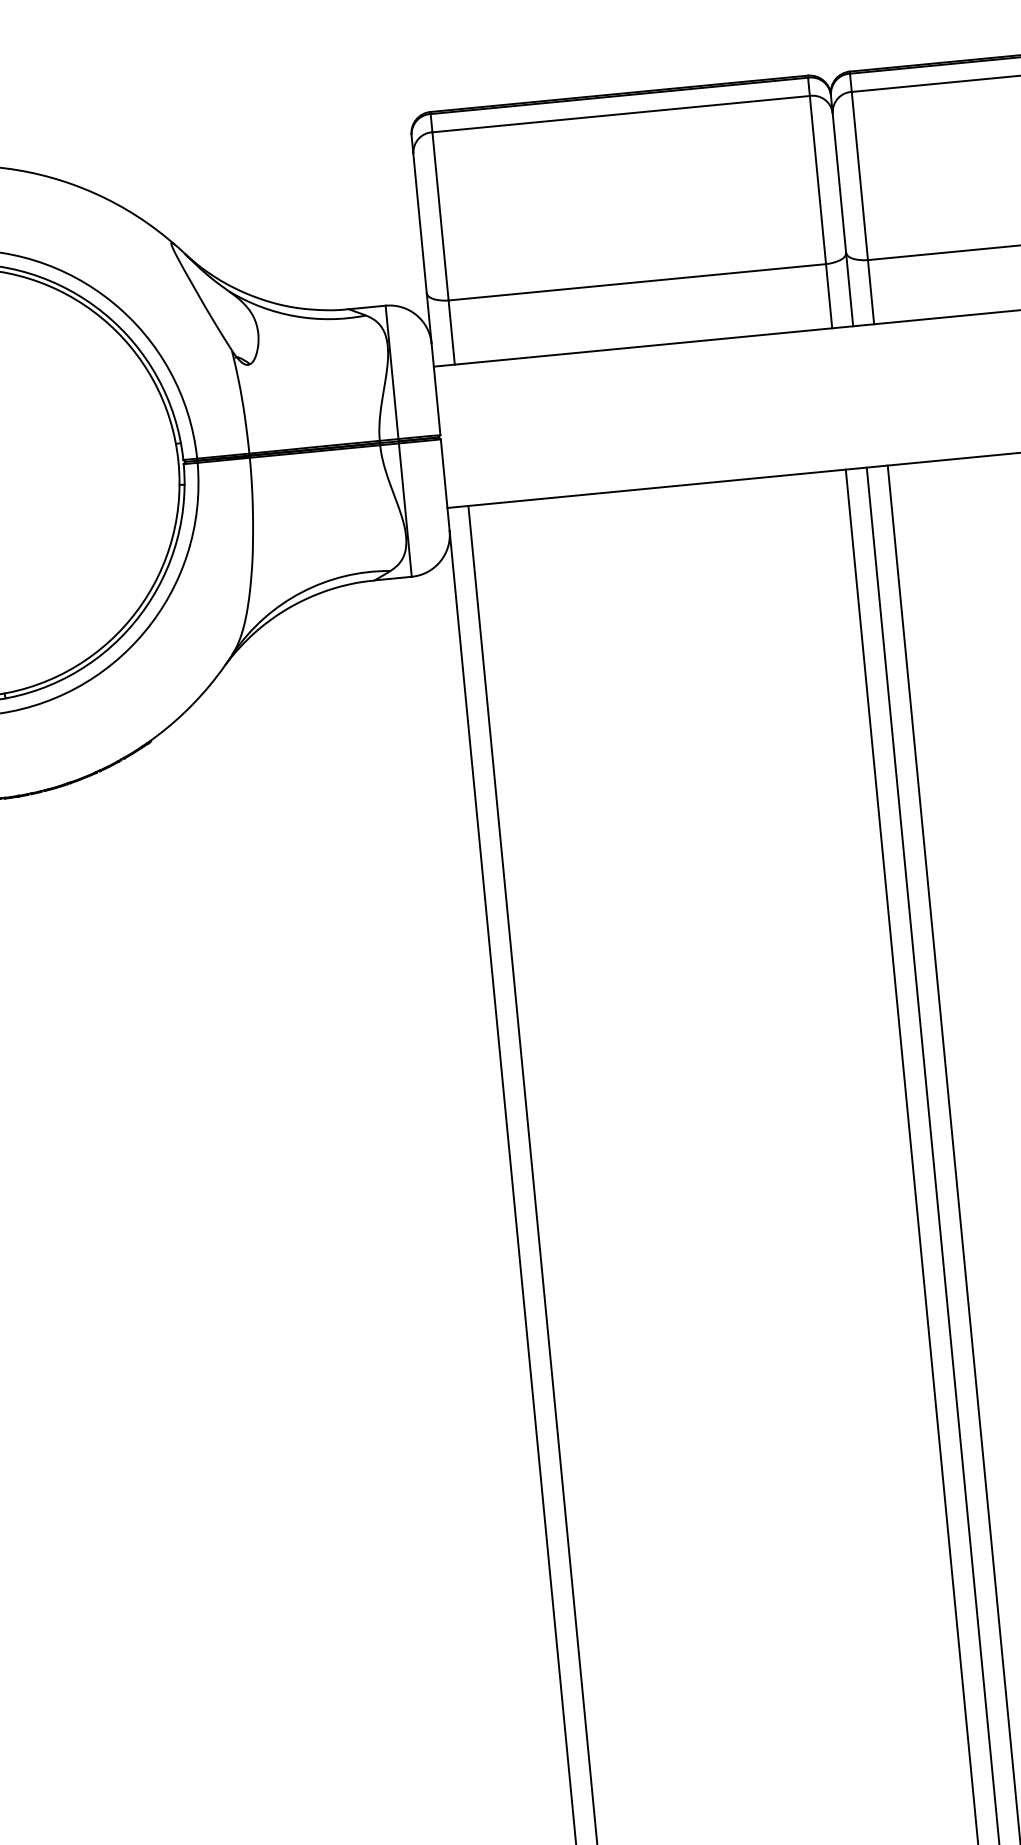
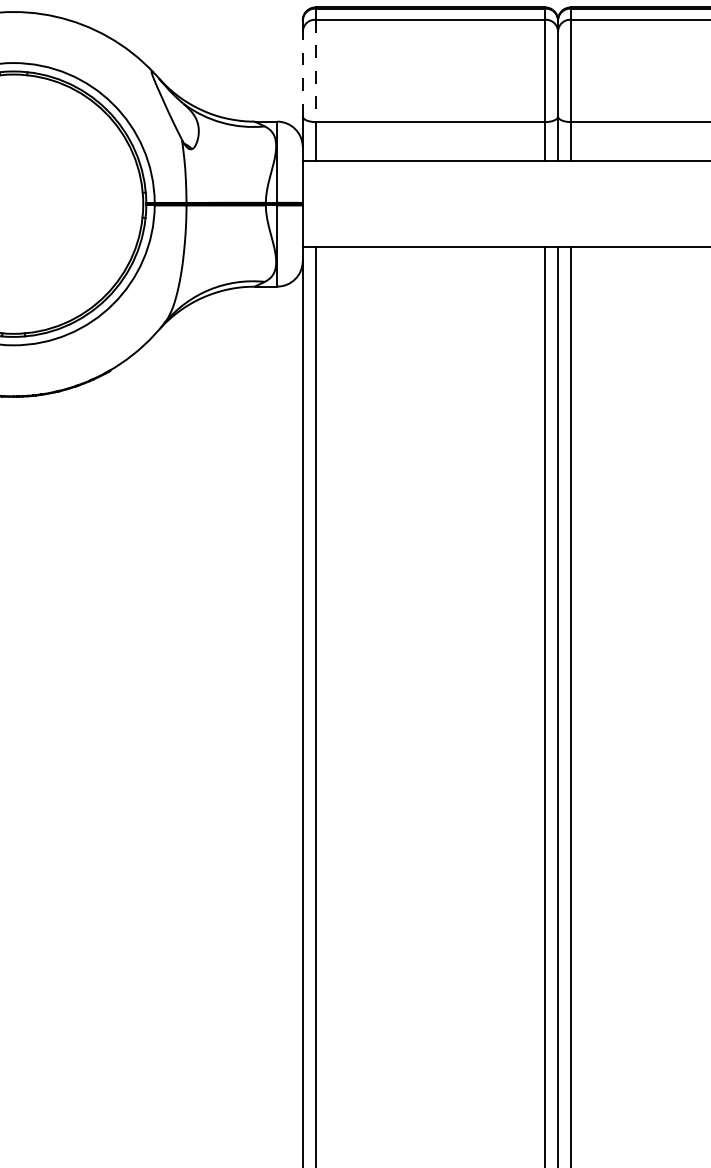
line: (440, 217) -> (315, 71), solid -> dashed
line: (419, 222) -> (302, 73), solid -> dashed

